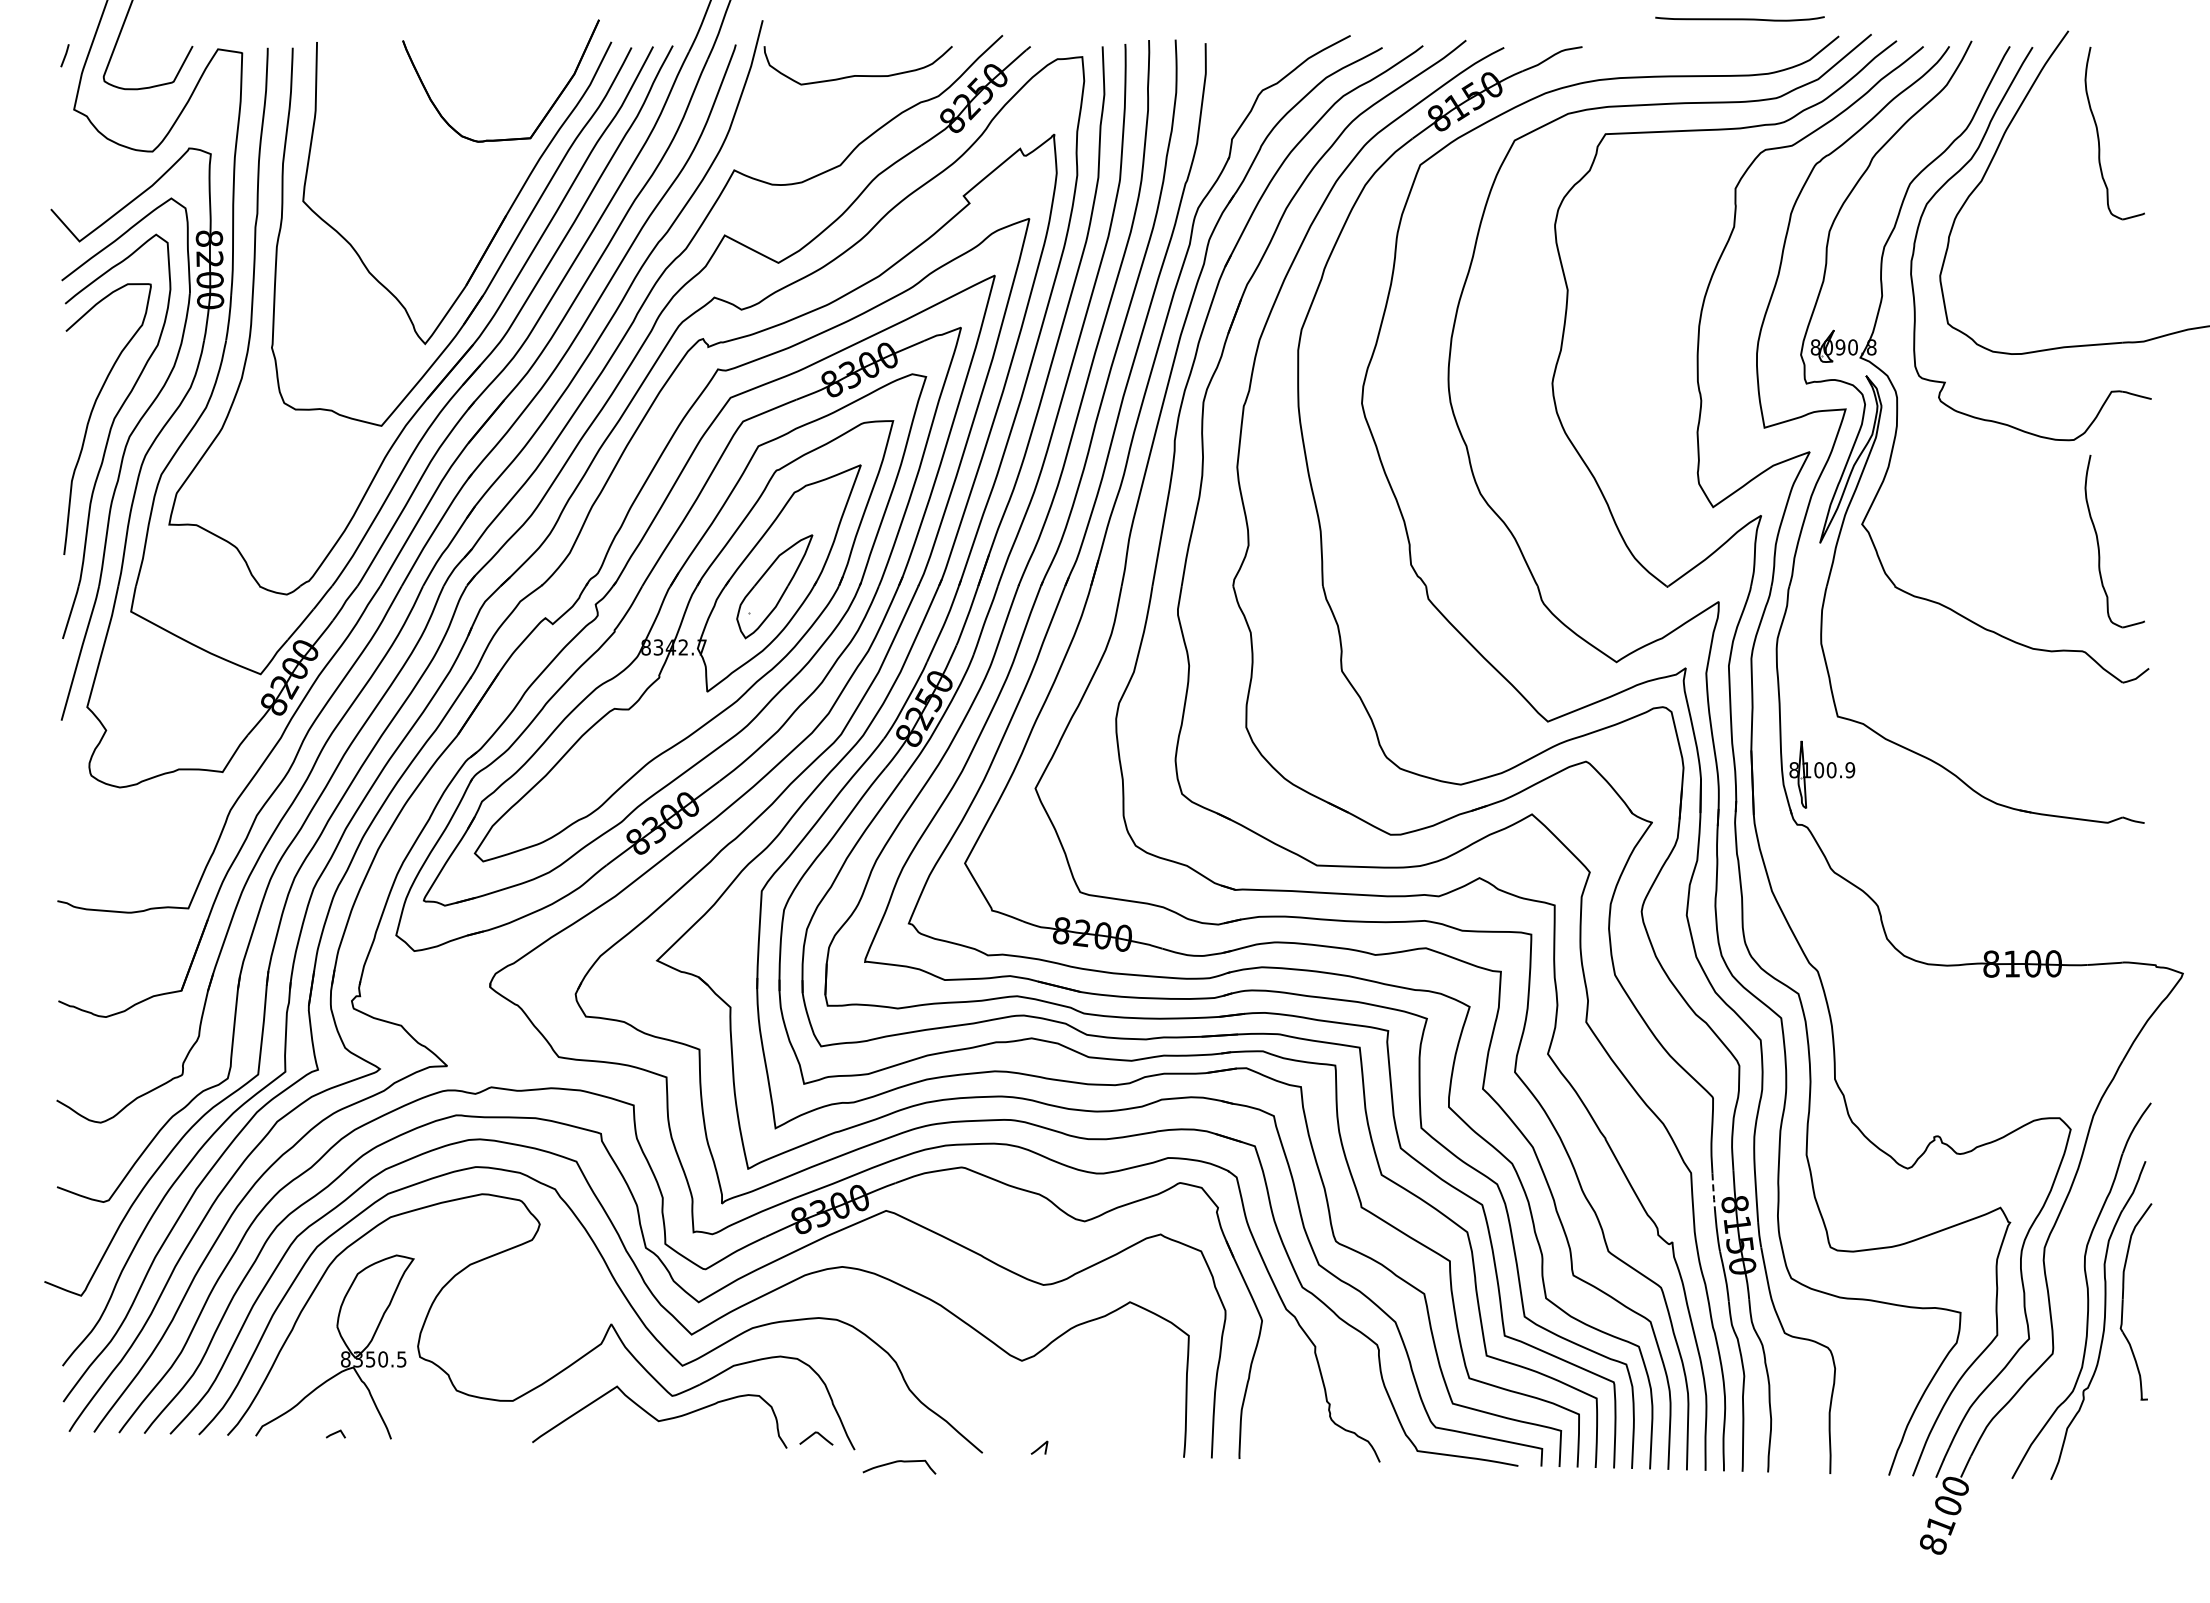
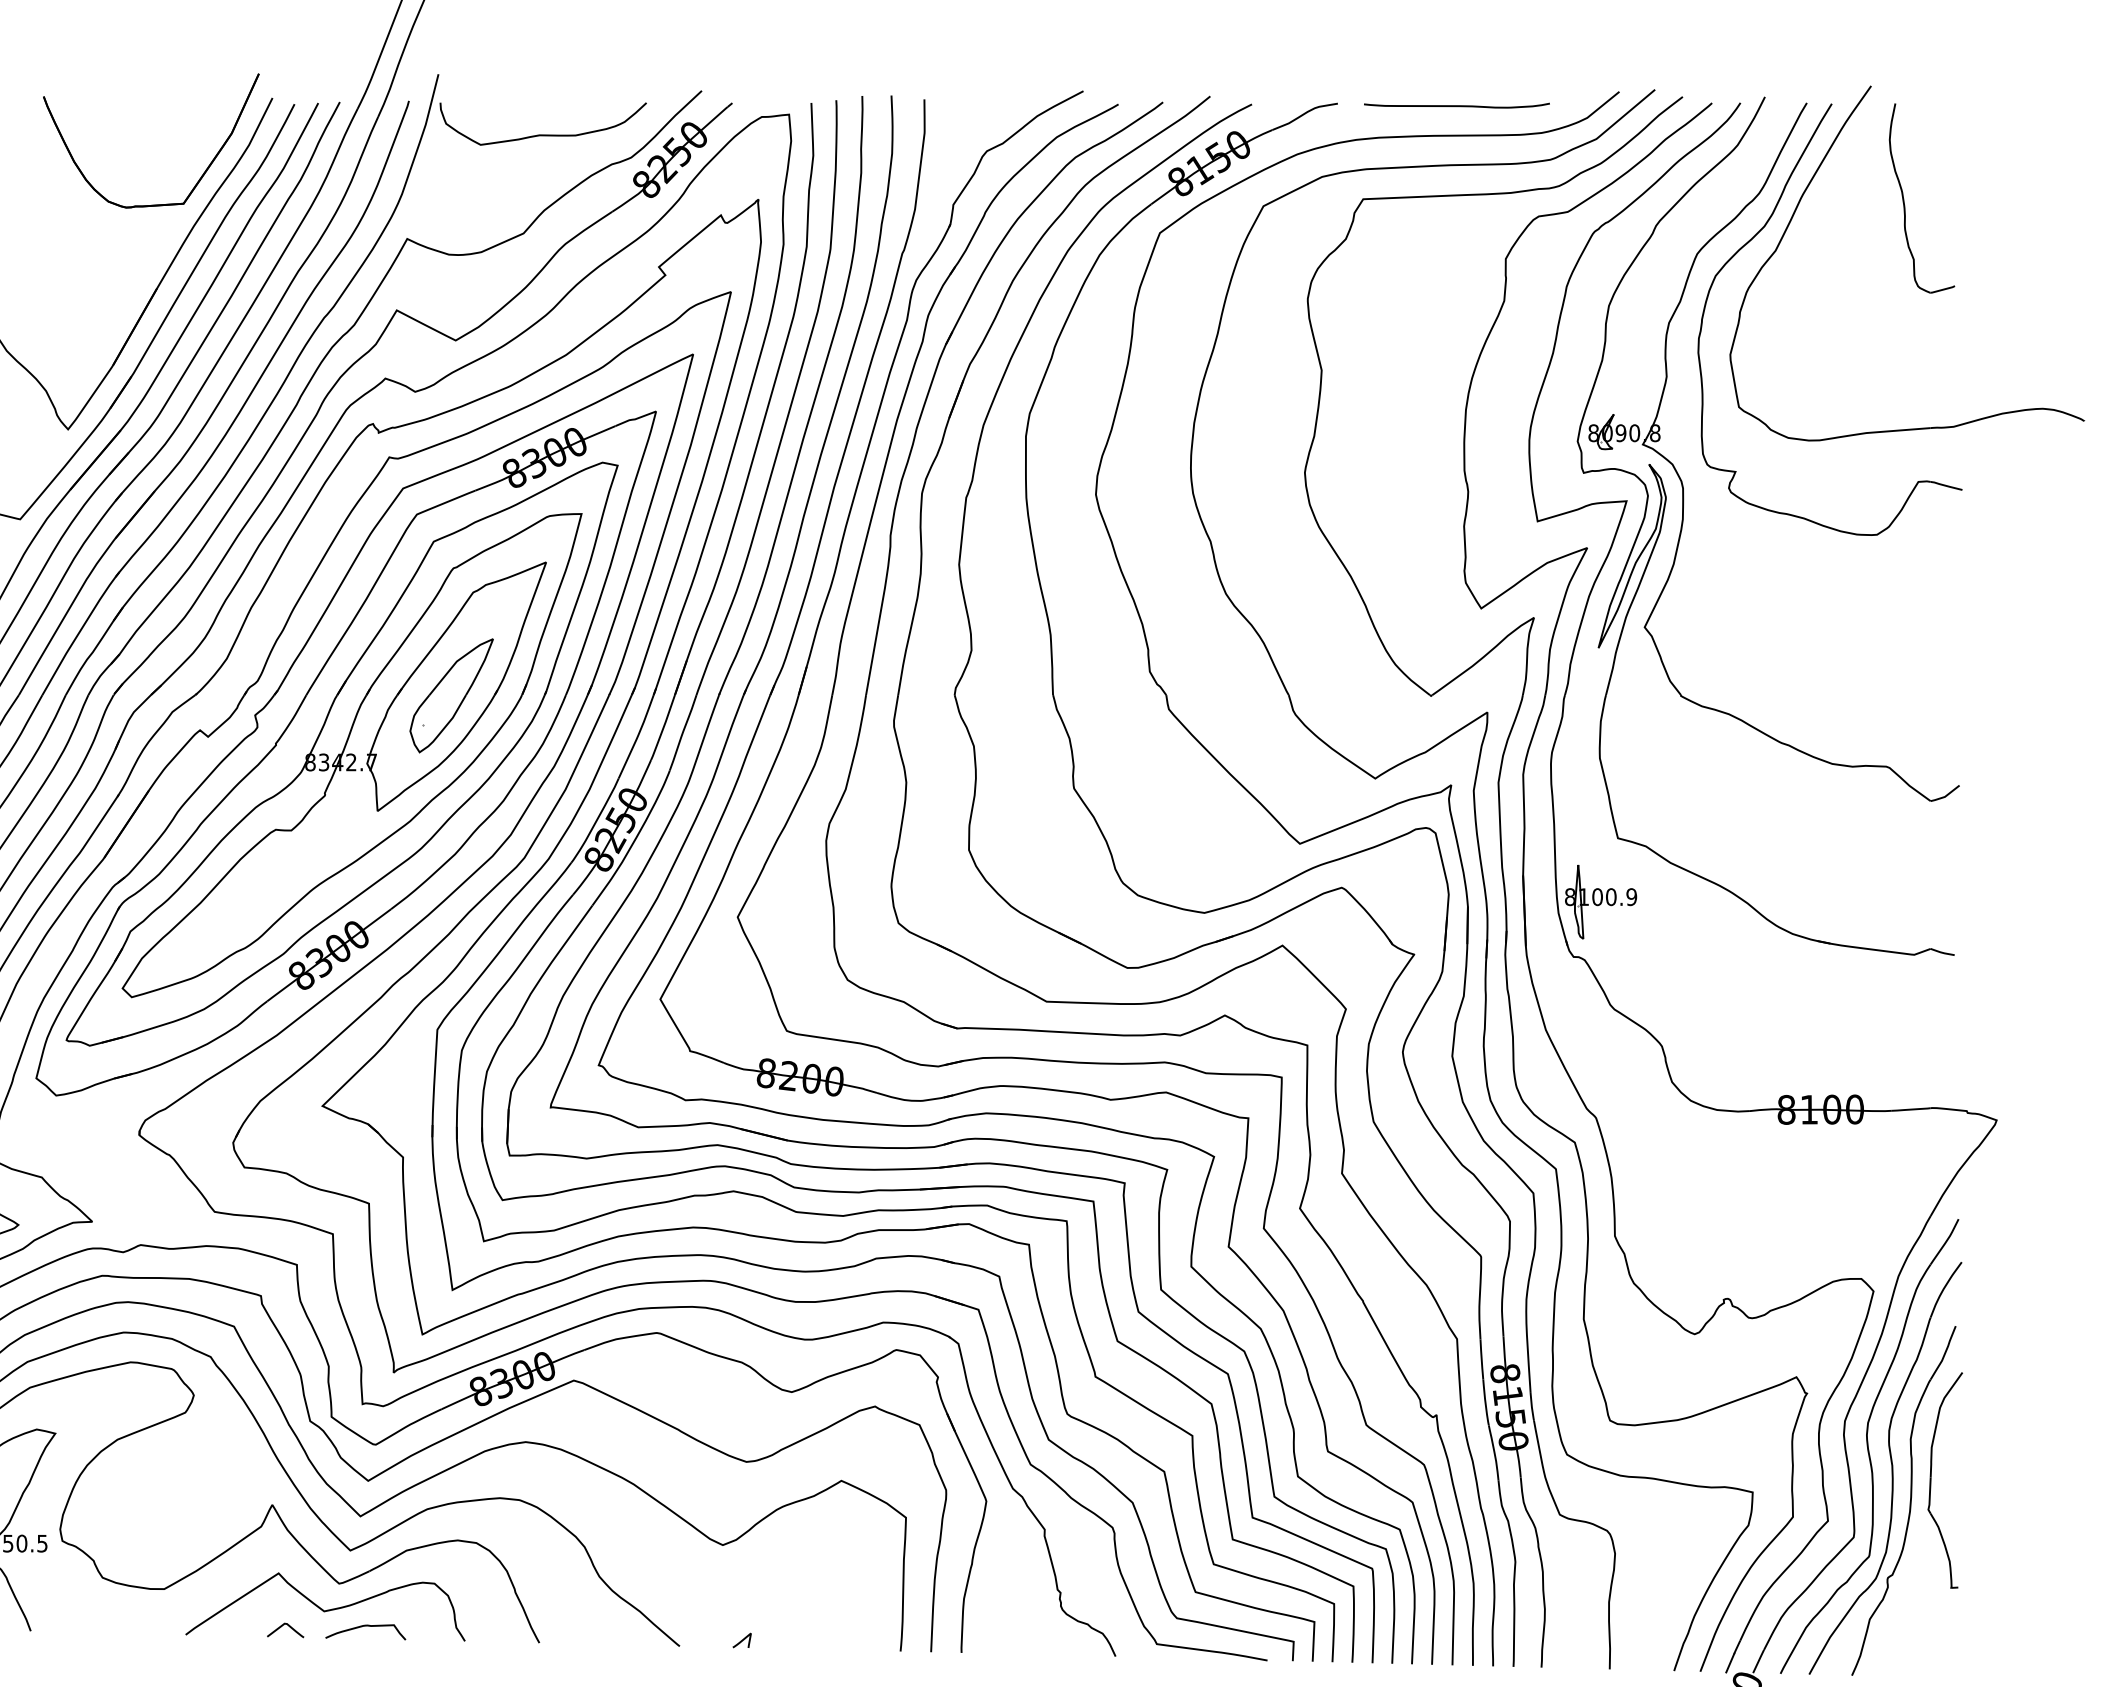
curve: (1739, 18) -> (1456, 105), moved
part: (2099, 545) -> (1905, 650), removed
line: (1713, 1191) -> (1481, 1359), dashed -> solid
part: (2066, 1270) -> (1868, 1446), added
curve: (813, 1435) -> (282, 1627), moved
curve: (899, 1462) -> (365, 1627), moved

